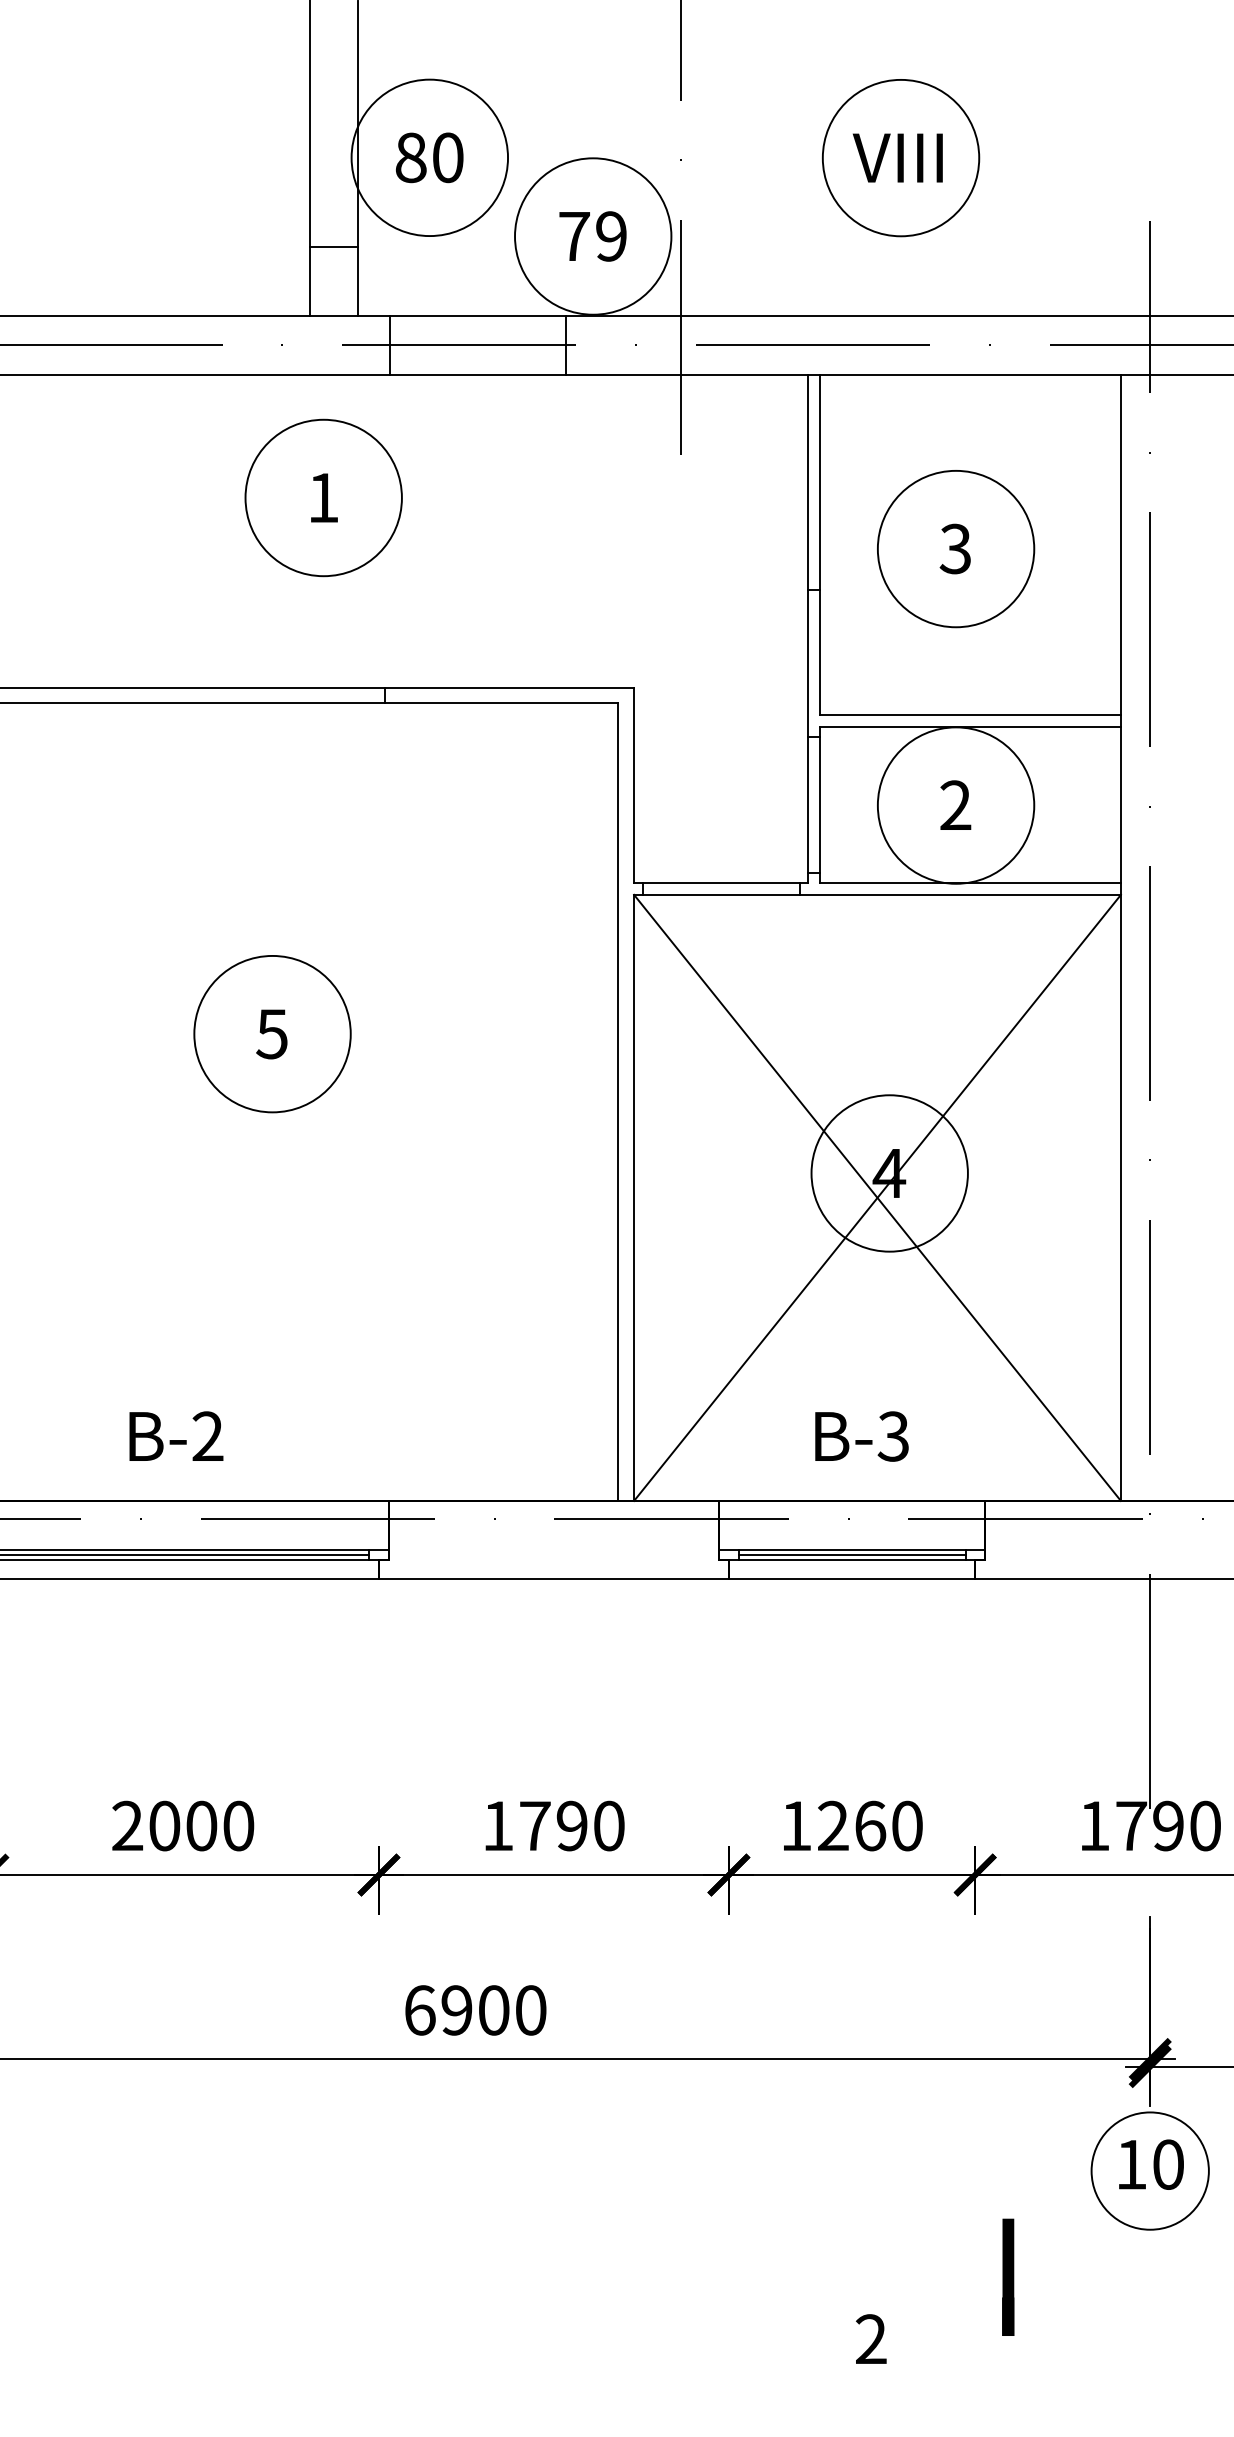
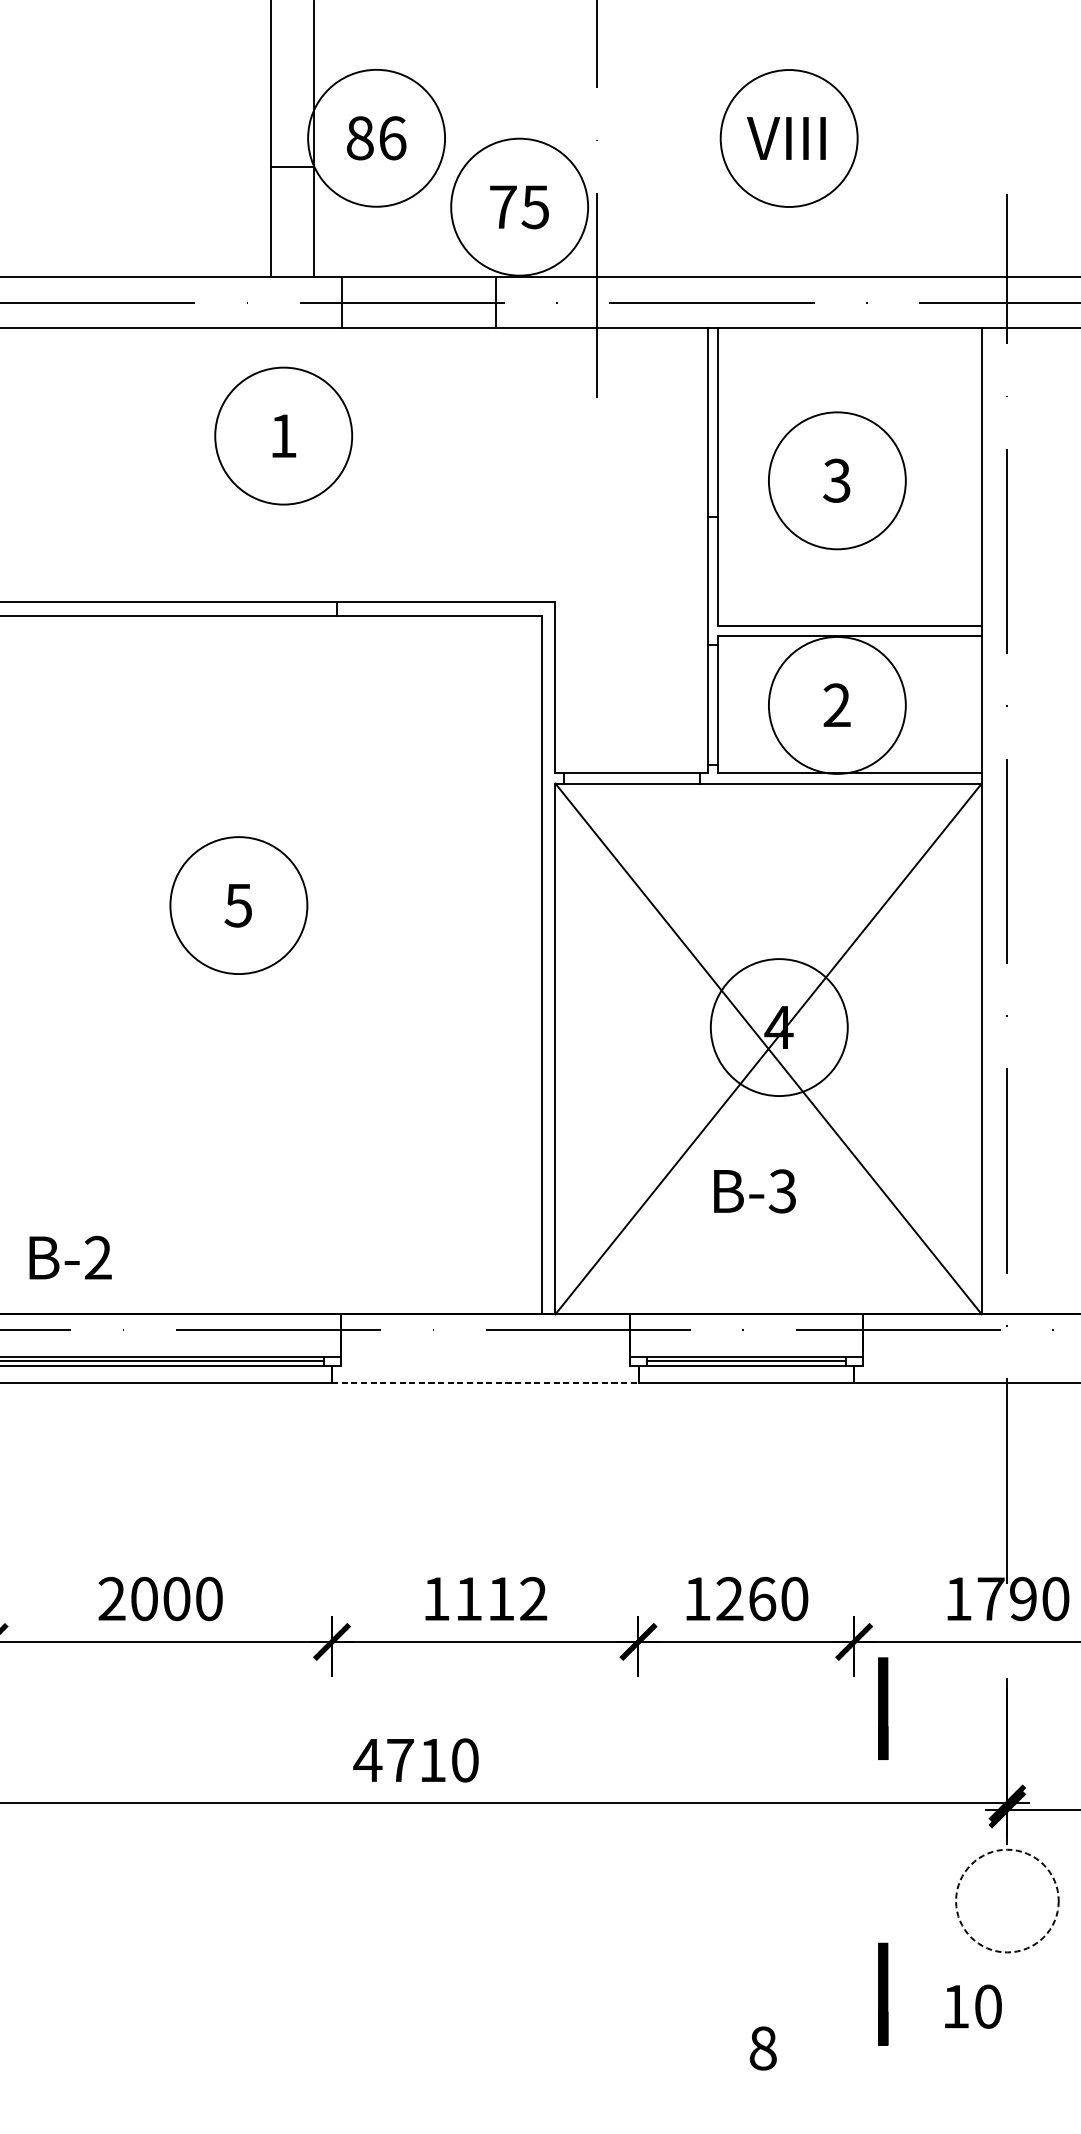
text: (448, 157) -> (392, 137), 80 -> 86
text: (610, 236) -> (534, 207), 79 -> 75
line: (333, 246) -> (292, 166), moved
text: (176, 1435) -> (70, 1257), moved
text: (861, 1436) -> (754, 1191), moved
line: (553, 1579) -> (484, 1383), solid -> dashed
text: (572, 1825) -> (501, 1598), 1790 -> 1112
line: (1008, 1950) -> (883, 1707), added
text: (456, 2010) -> (399, 1760), 6900 -> 4710
text: (1151, 2164) -> (973, 2006), moved
circle: (1149, 2170) -> (1006, 1900), solid -> dashed
text: (871, 2339) -> (763, 2048), 2 -> 8

